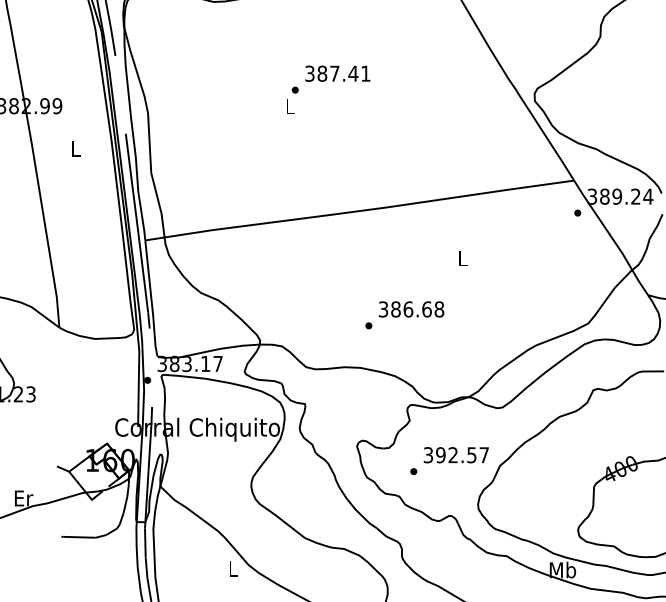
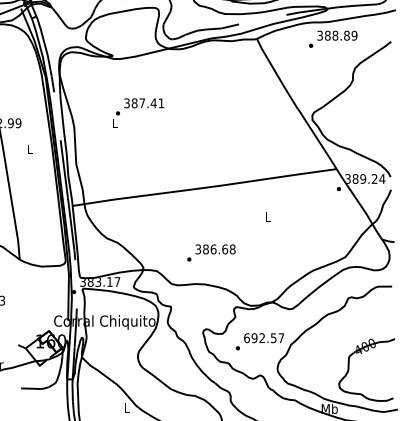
text: (328, 88) -> (138, 112), moved
text: (404, 314) -> (211, 252), moved
text: (427, 455) -> (246, 338), 392.57 -> 692.57

